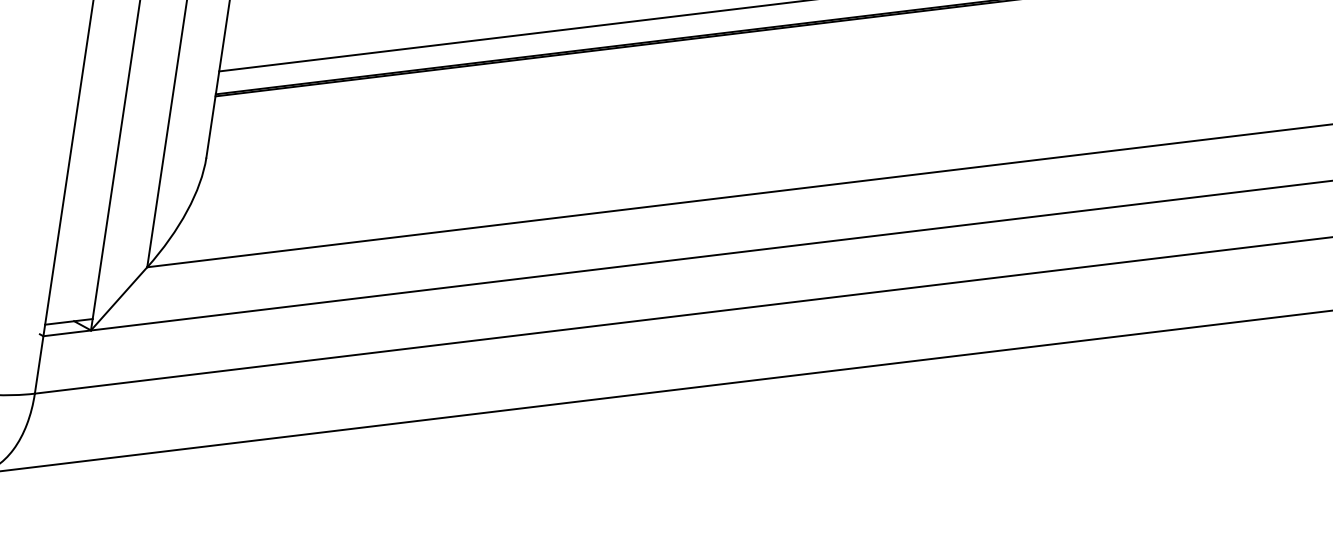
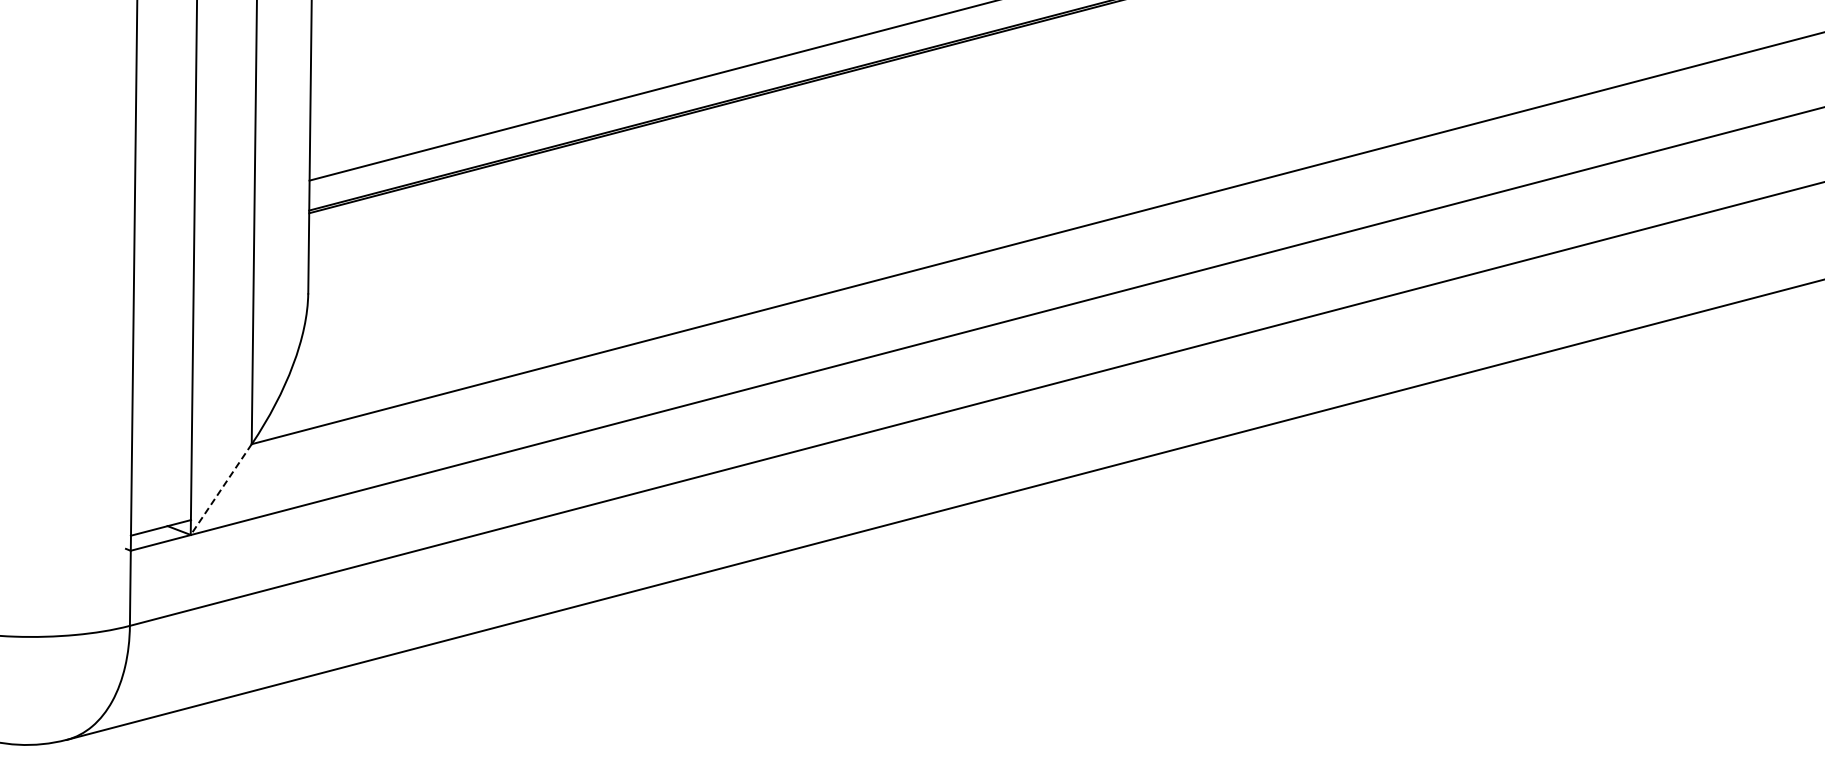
line: (119, 298) -> (221, 489), solid -> dashed

